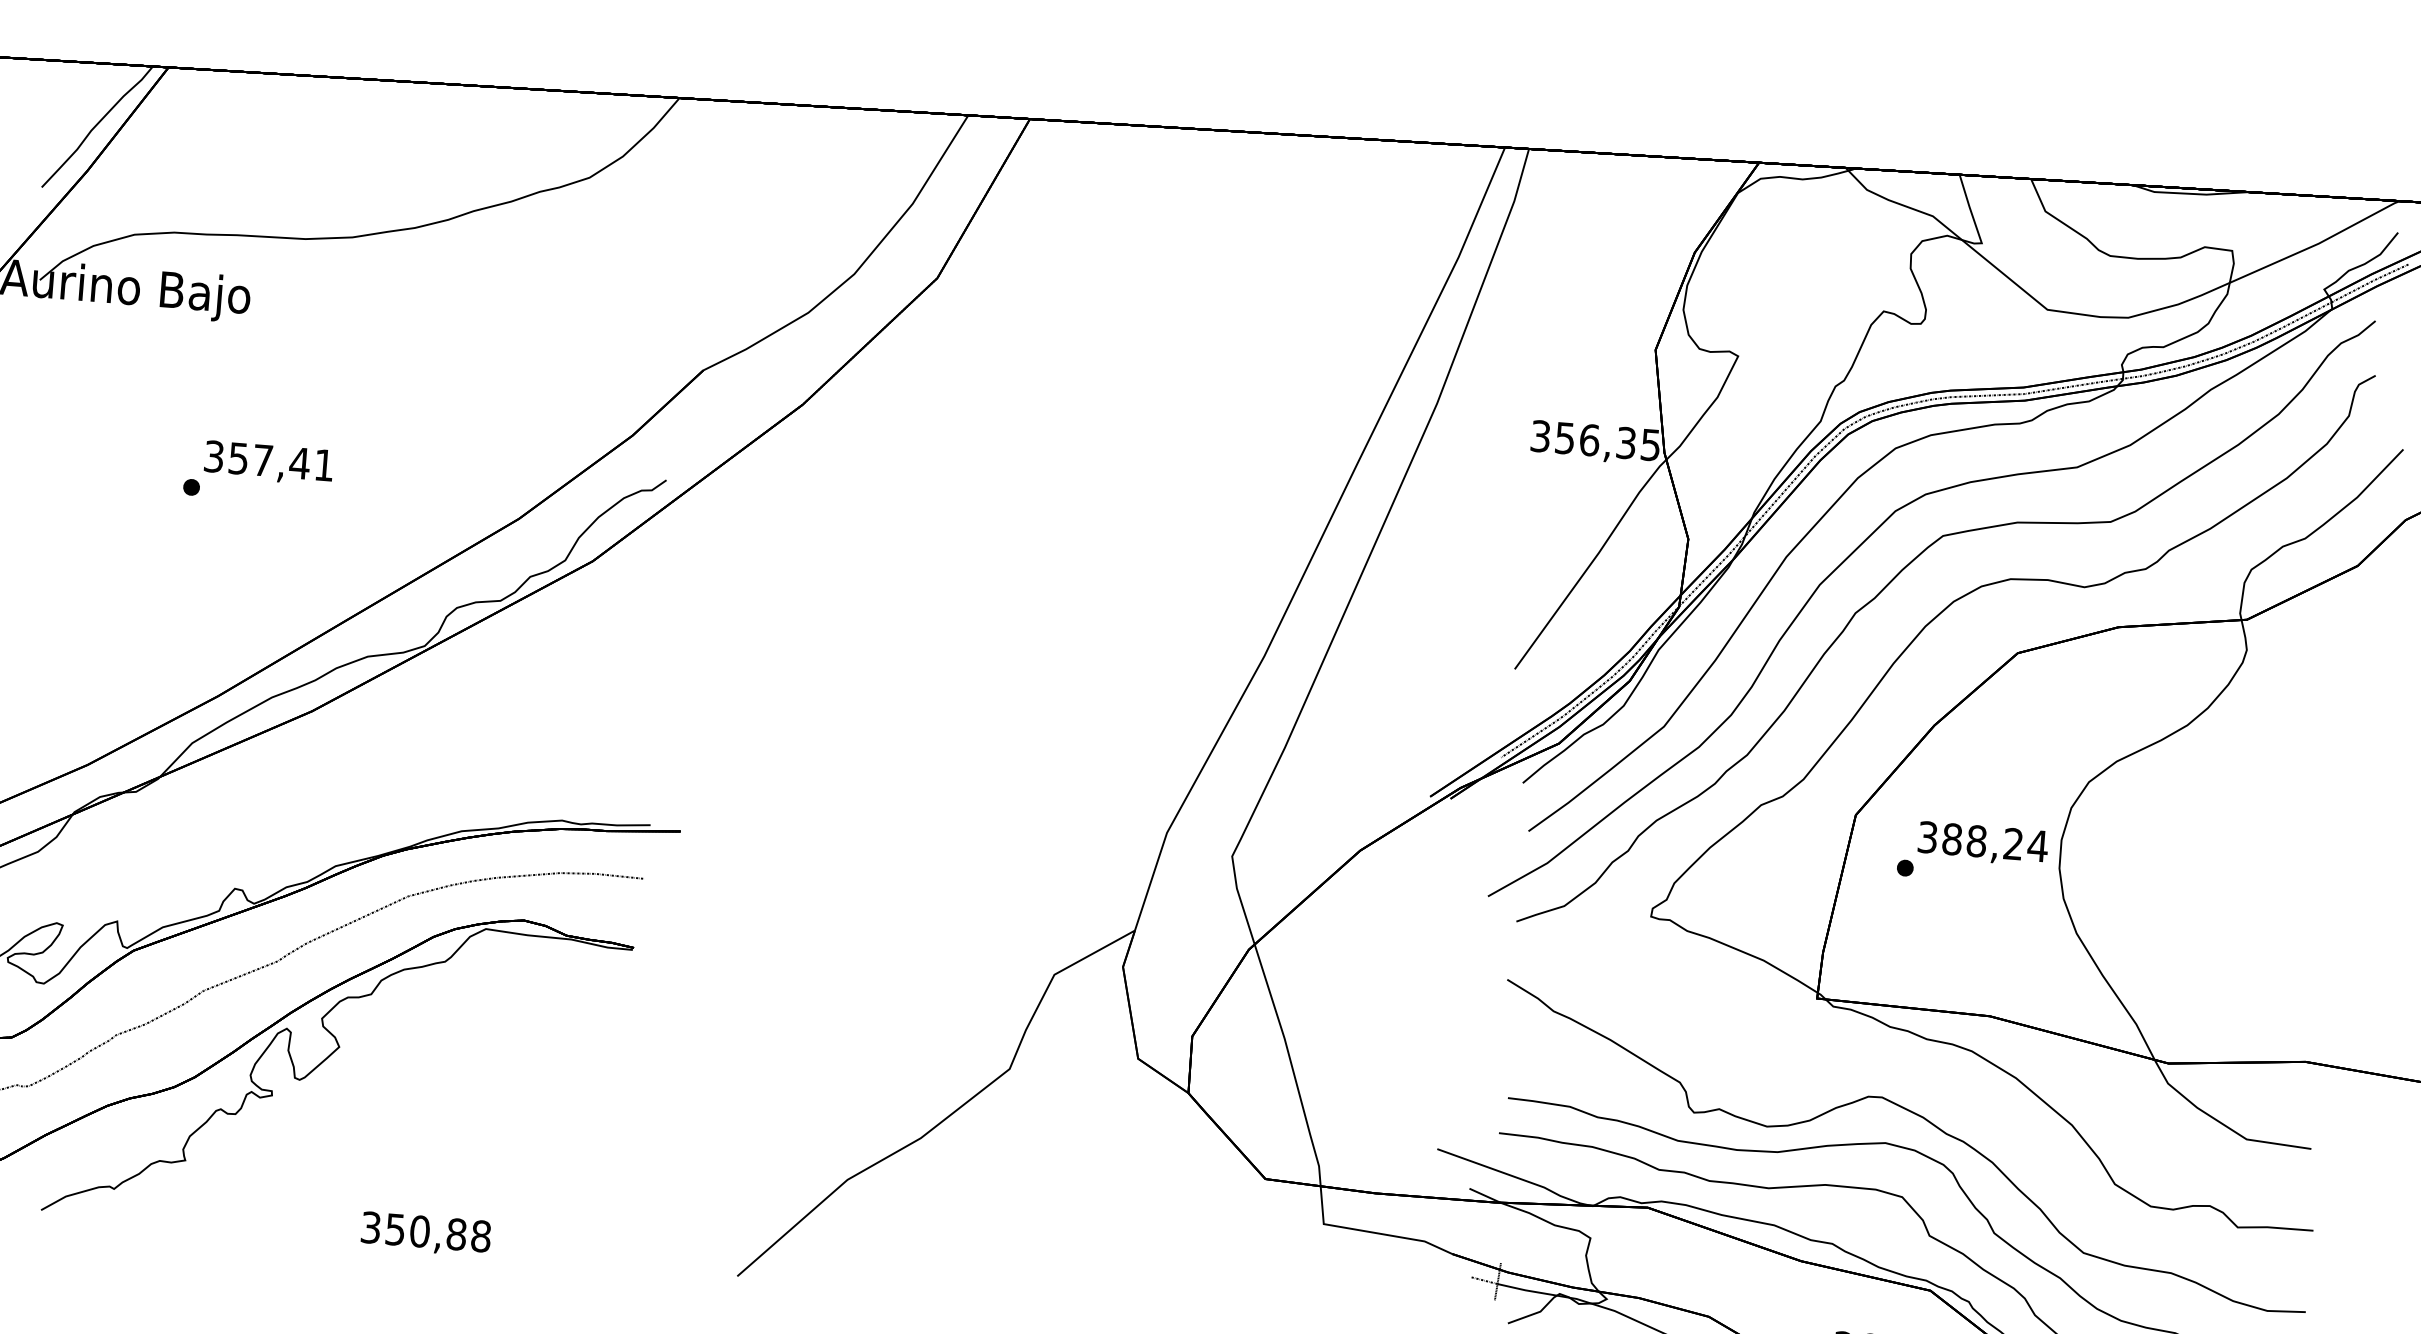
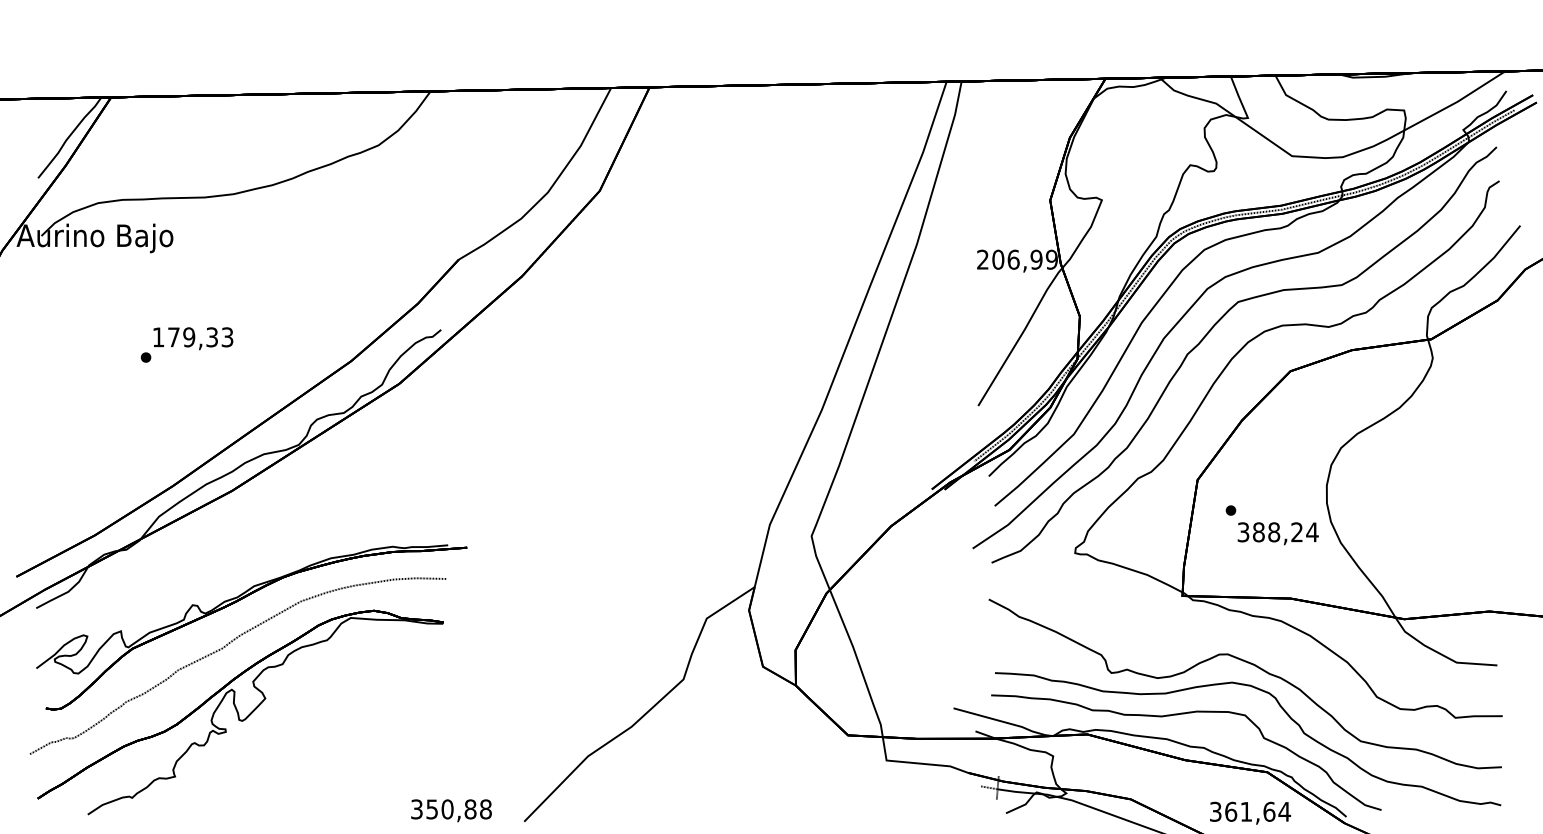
text: (1595, 440) -> (1017, 259), 356,35 -> 206,99
text: (268, 461) -> (192, 337), 357,41 -> 179,33
text: (1981, 843) -> (1277, 533), moved
text: (426, 1233) -> (451, 810), moved

